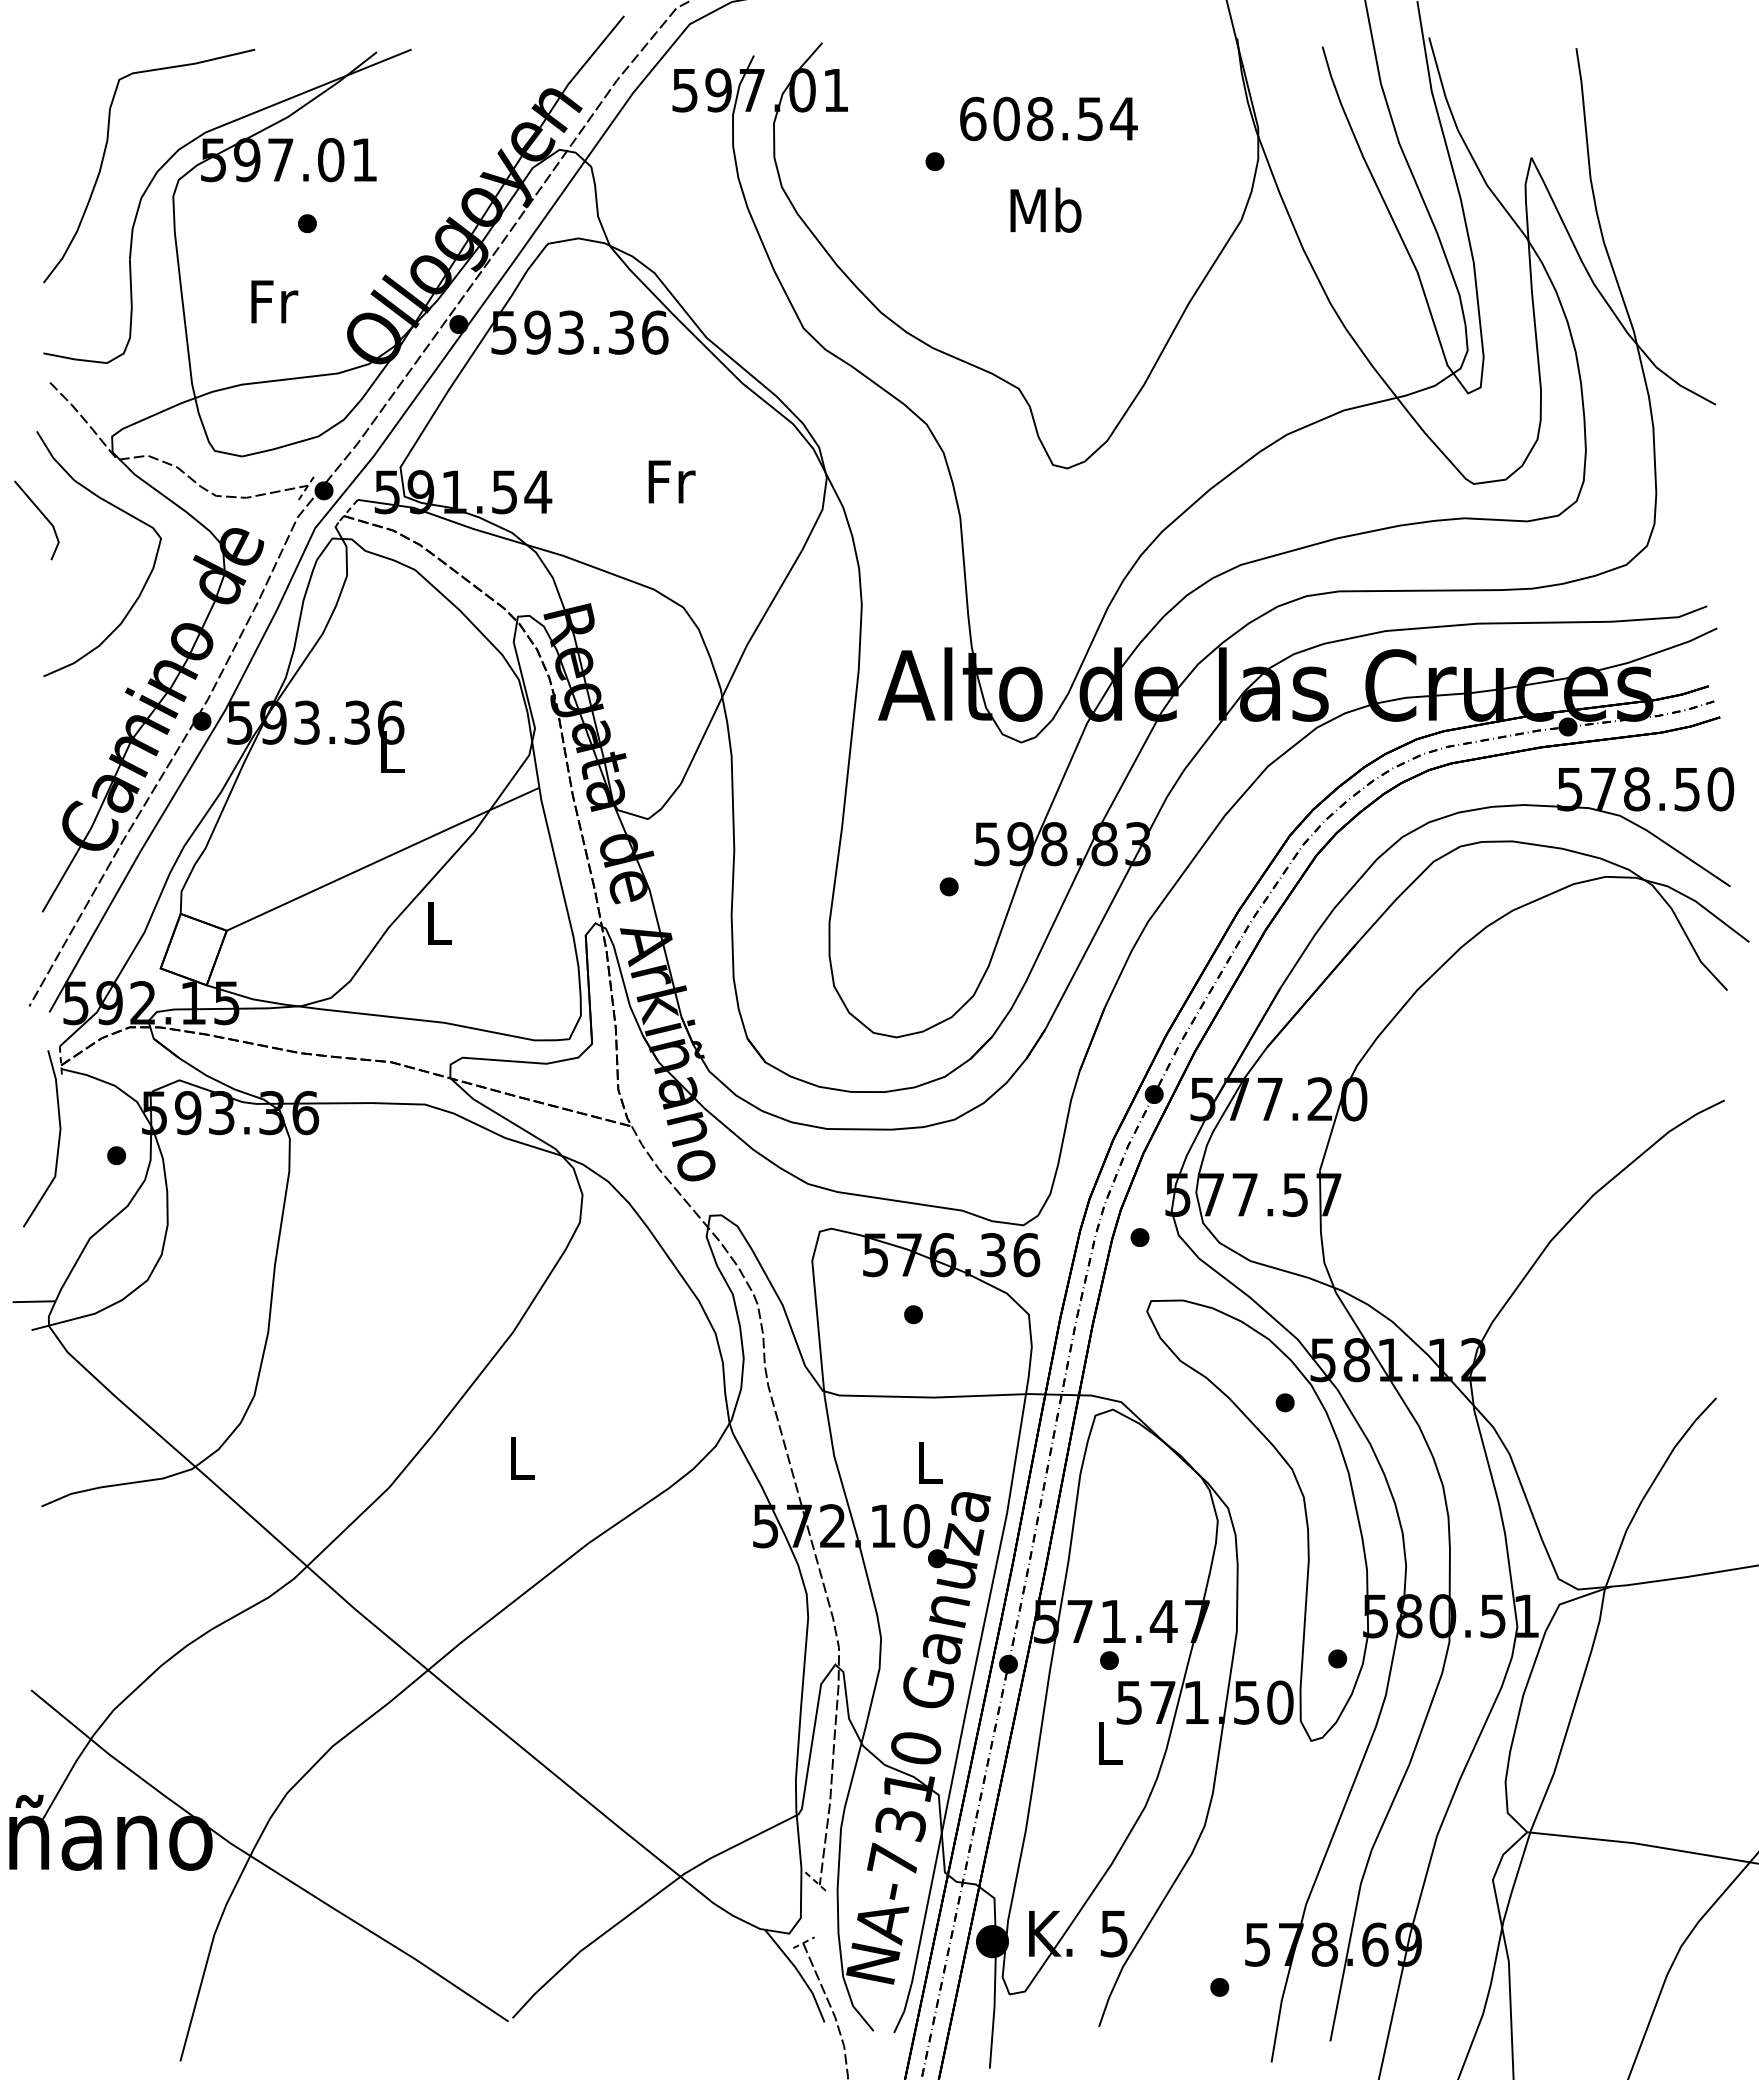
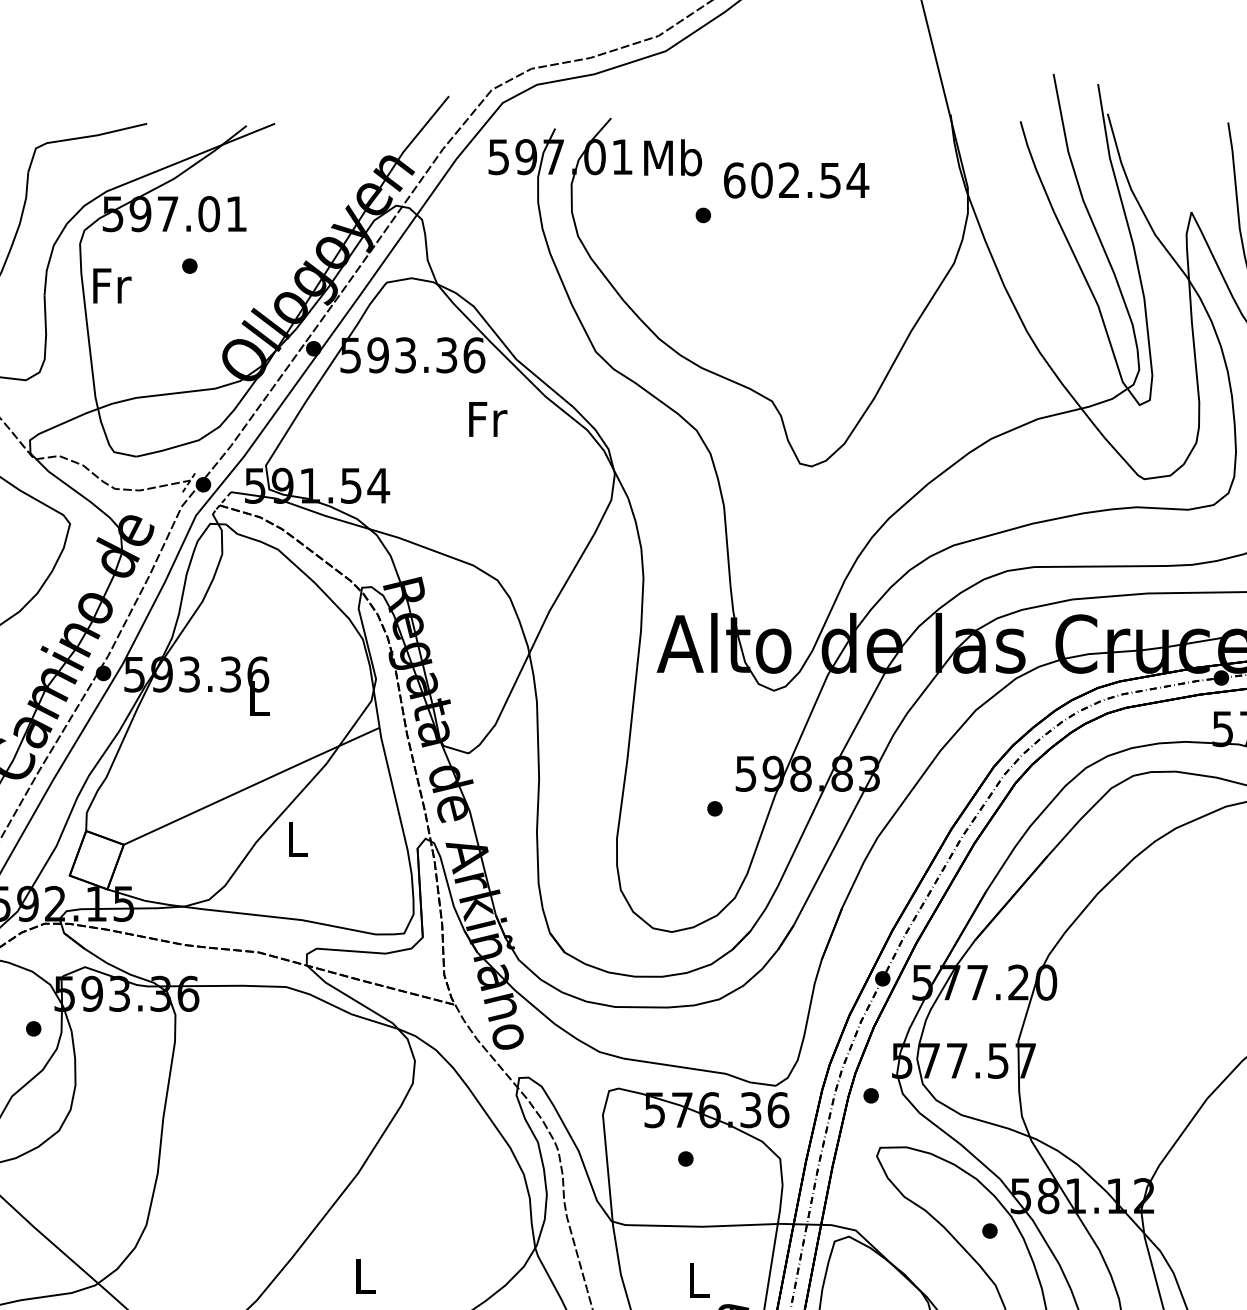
text: (1040, 118) -> (789, 180), 608.54 -> 602.54
text: (1045, 209) -> (672, 157), moved
text: (274, 301) -> (112, 285), moved
text: (671, 481) -> (487, 419), moved

